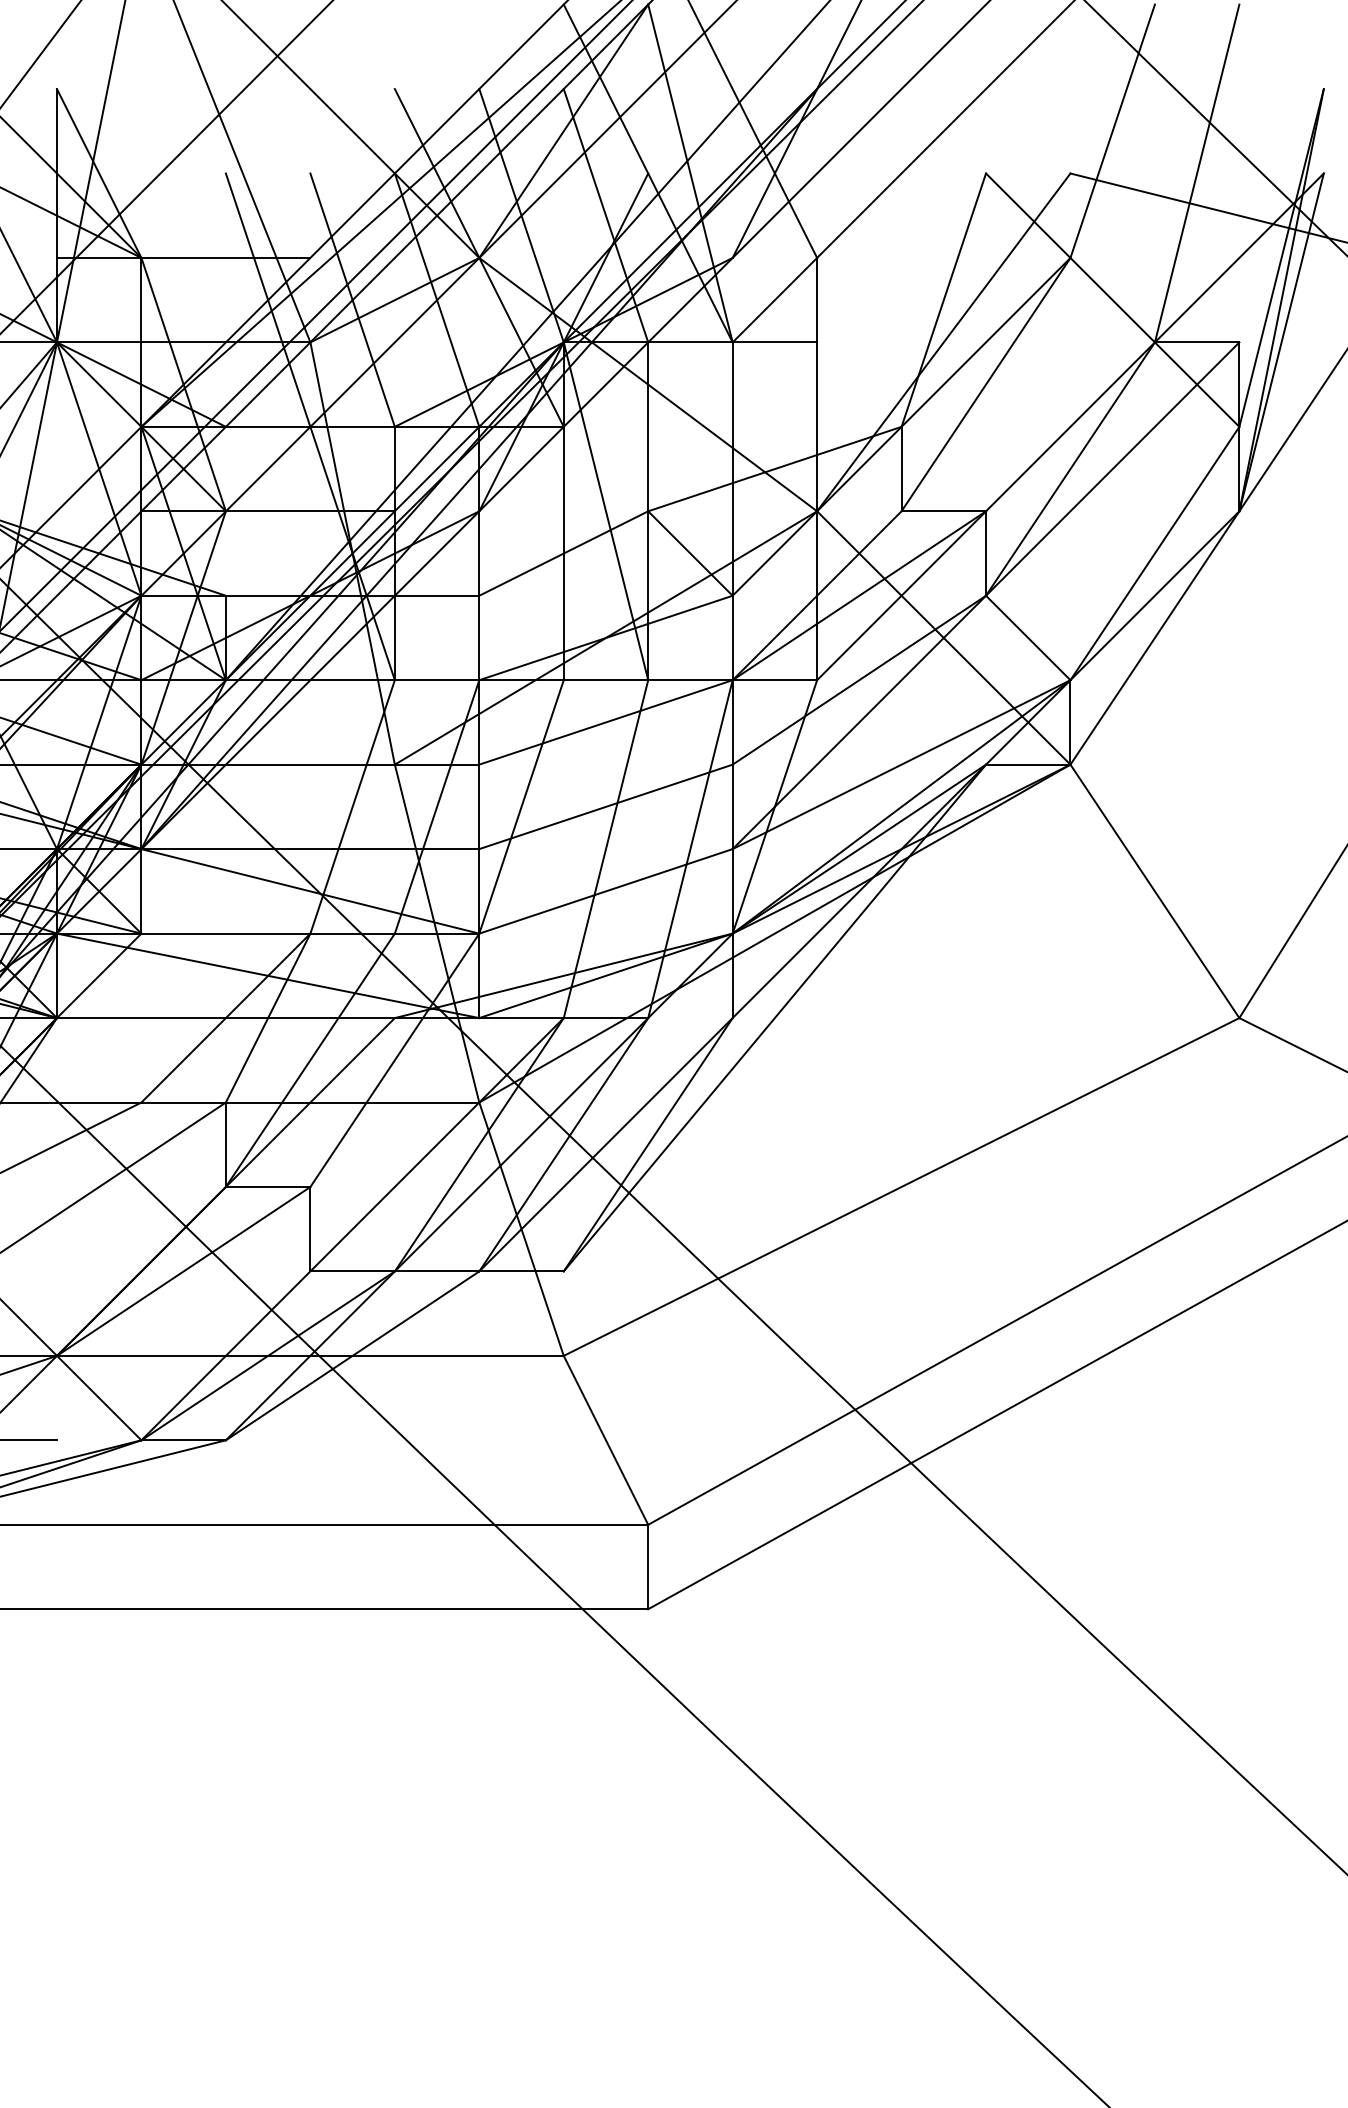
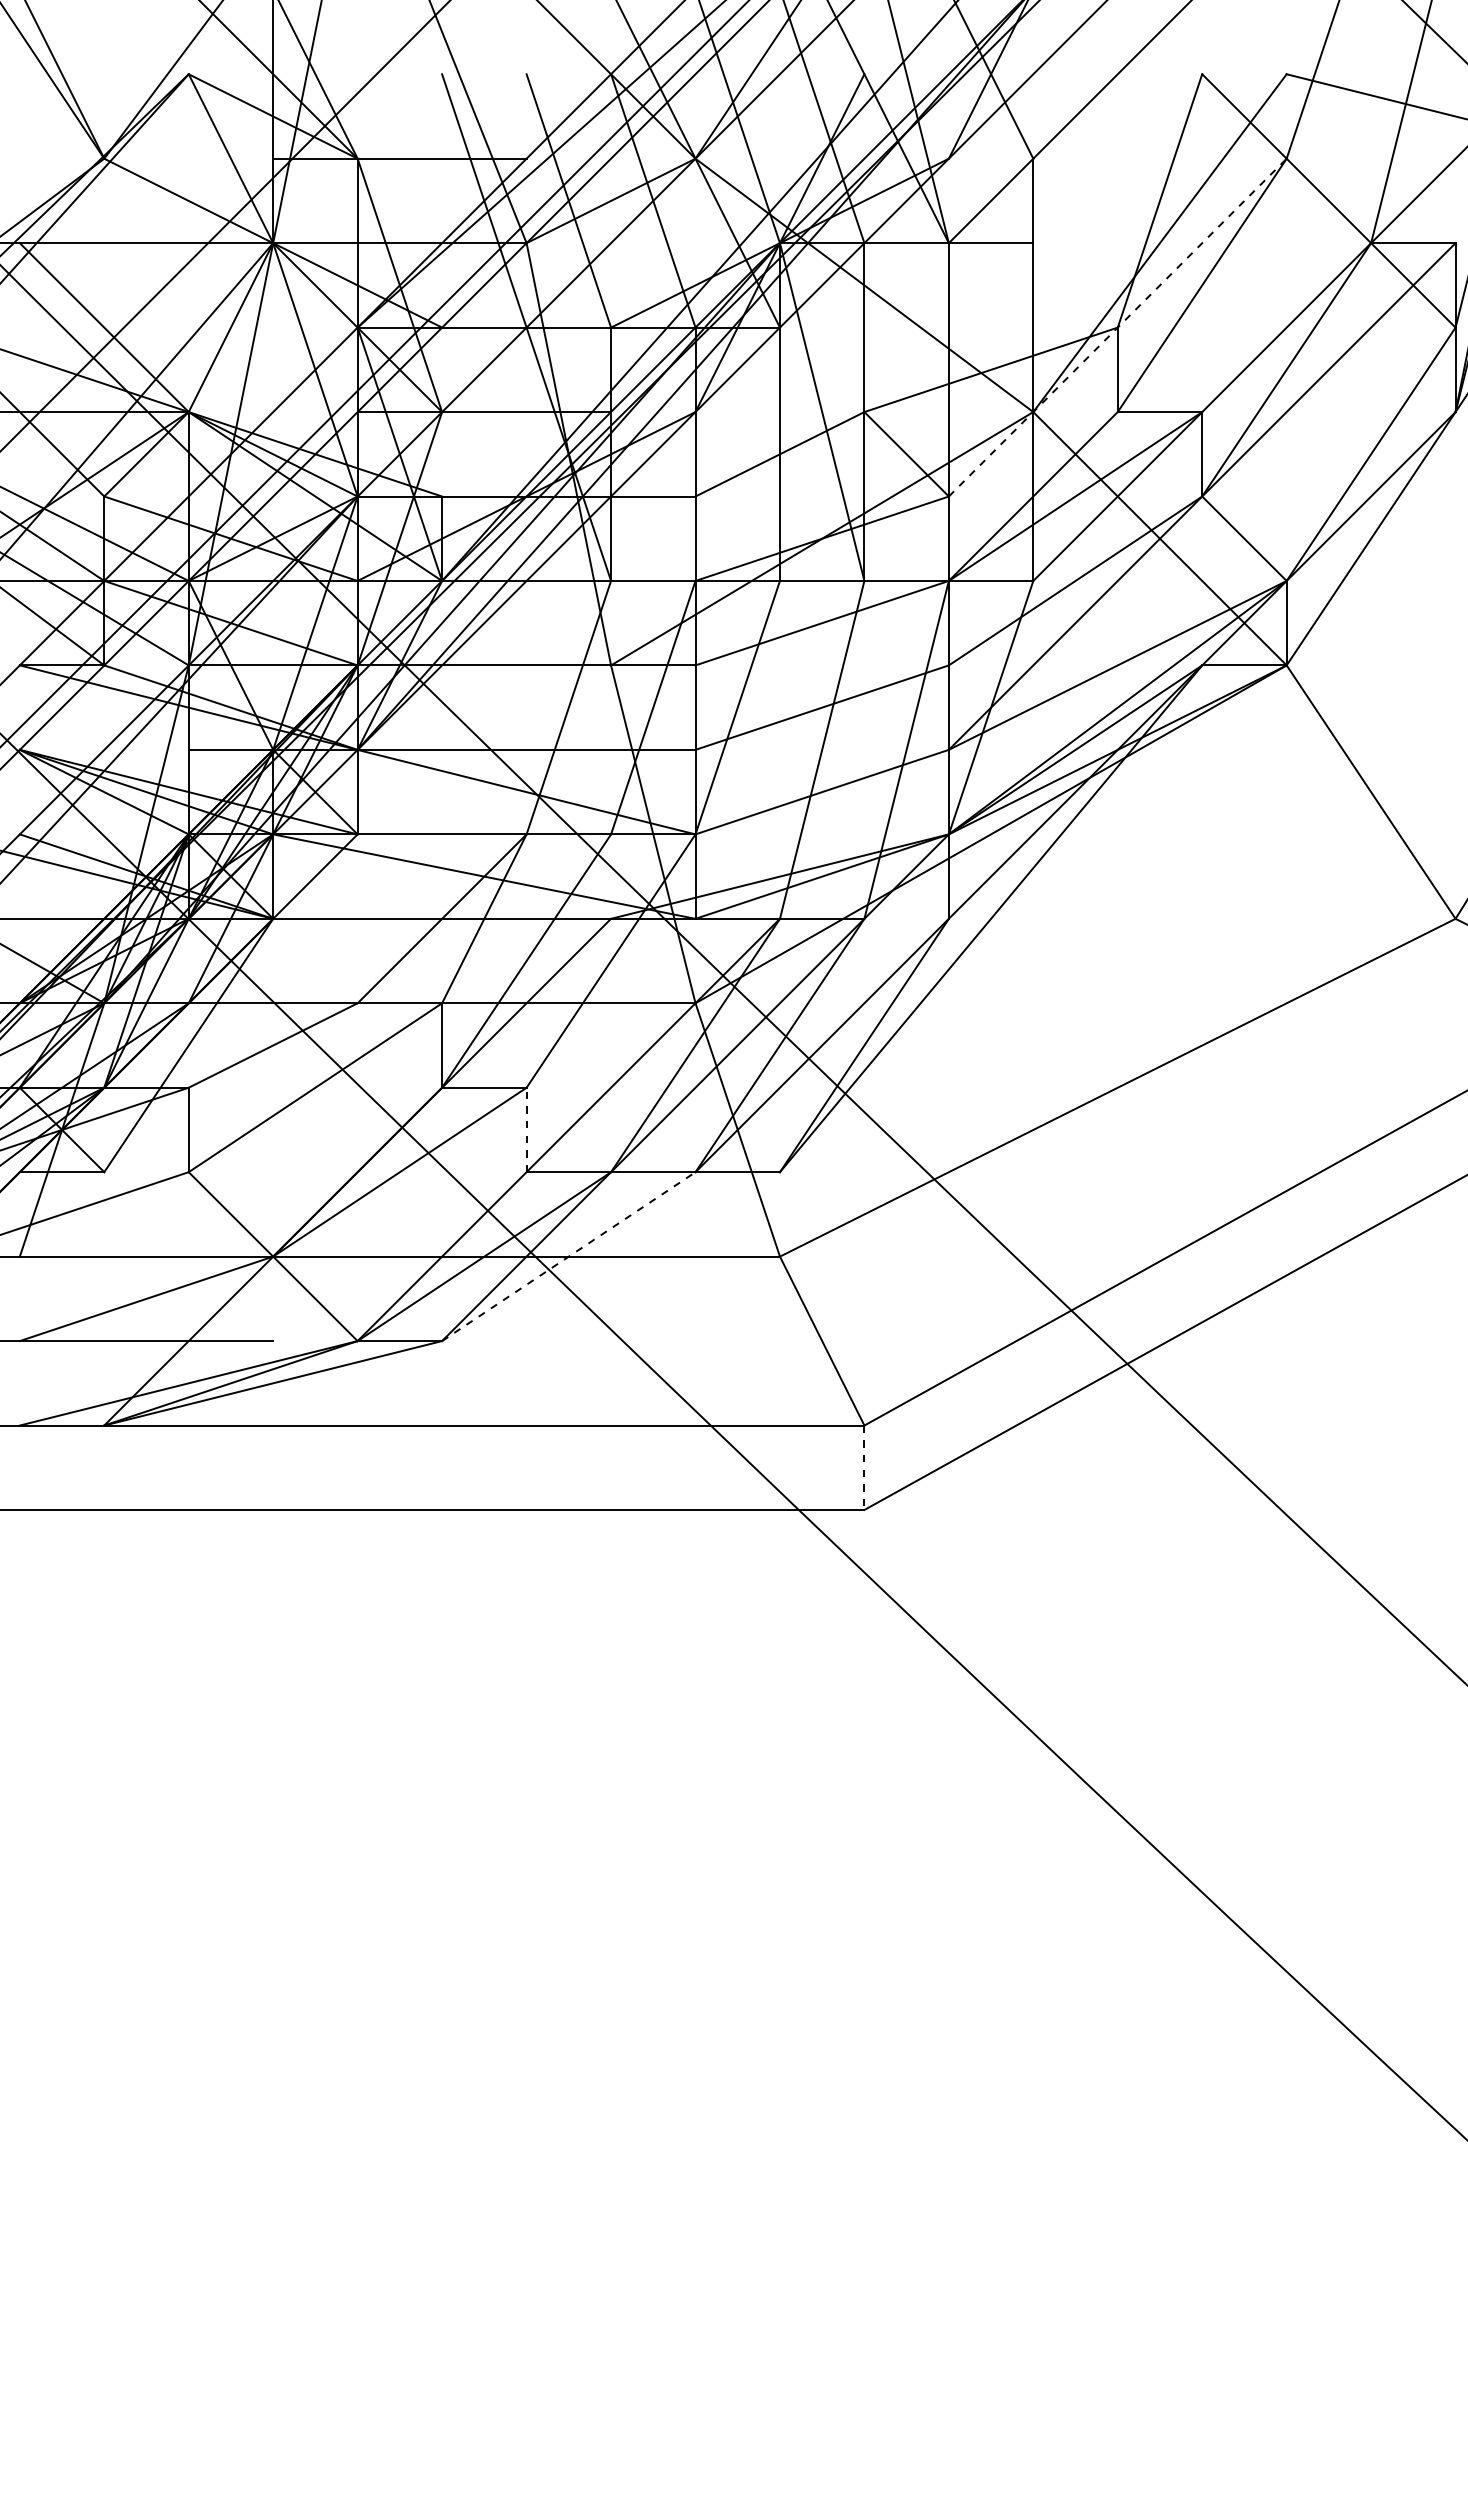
line: (901, 426) -> (1117, 327), solid -> dashed
line: (310, 1228) -> (526, 1129), solid -> dashed
line: (353, 1355) -> (569, 1256), solid -> dashed
line: (648, 1567) -> (864, 1468), solid -> dashed

